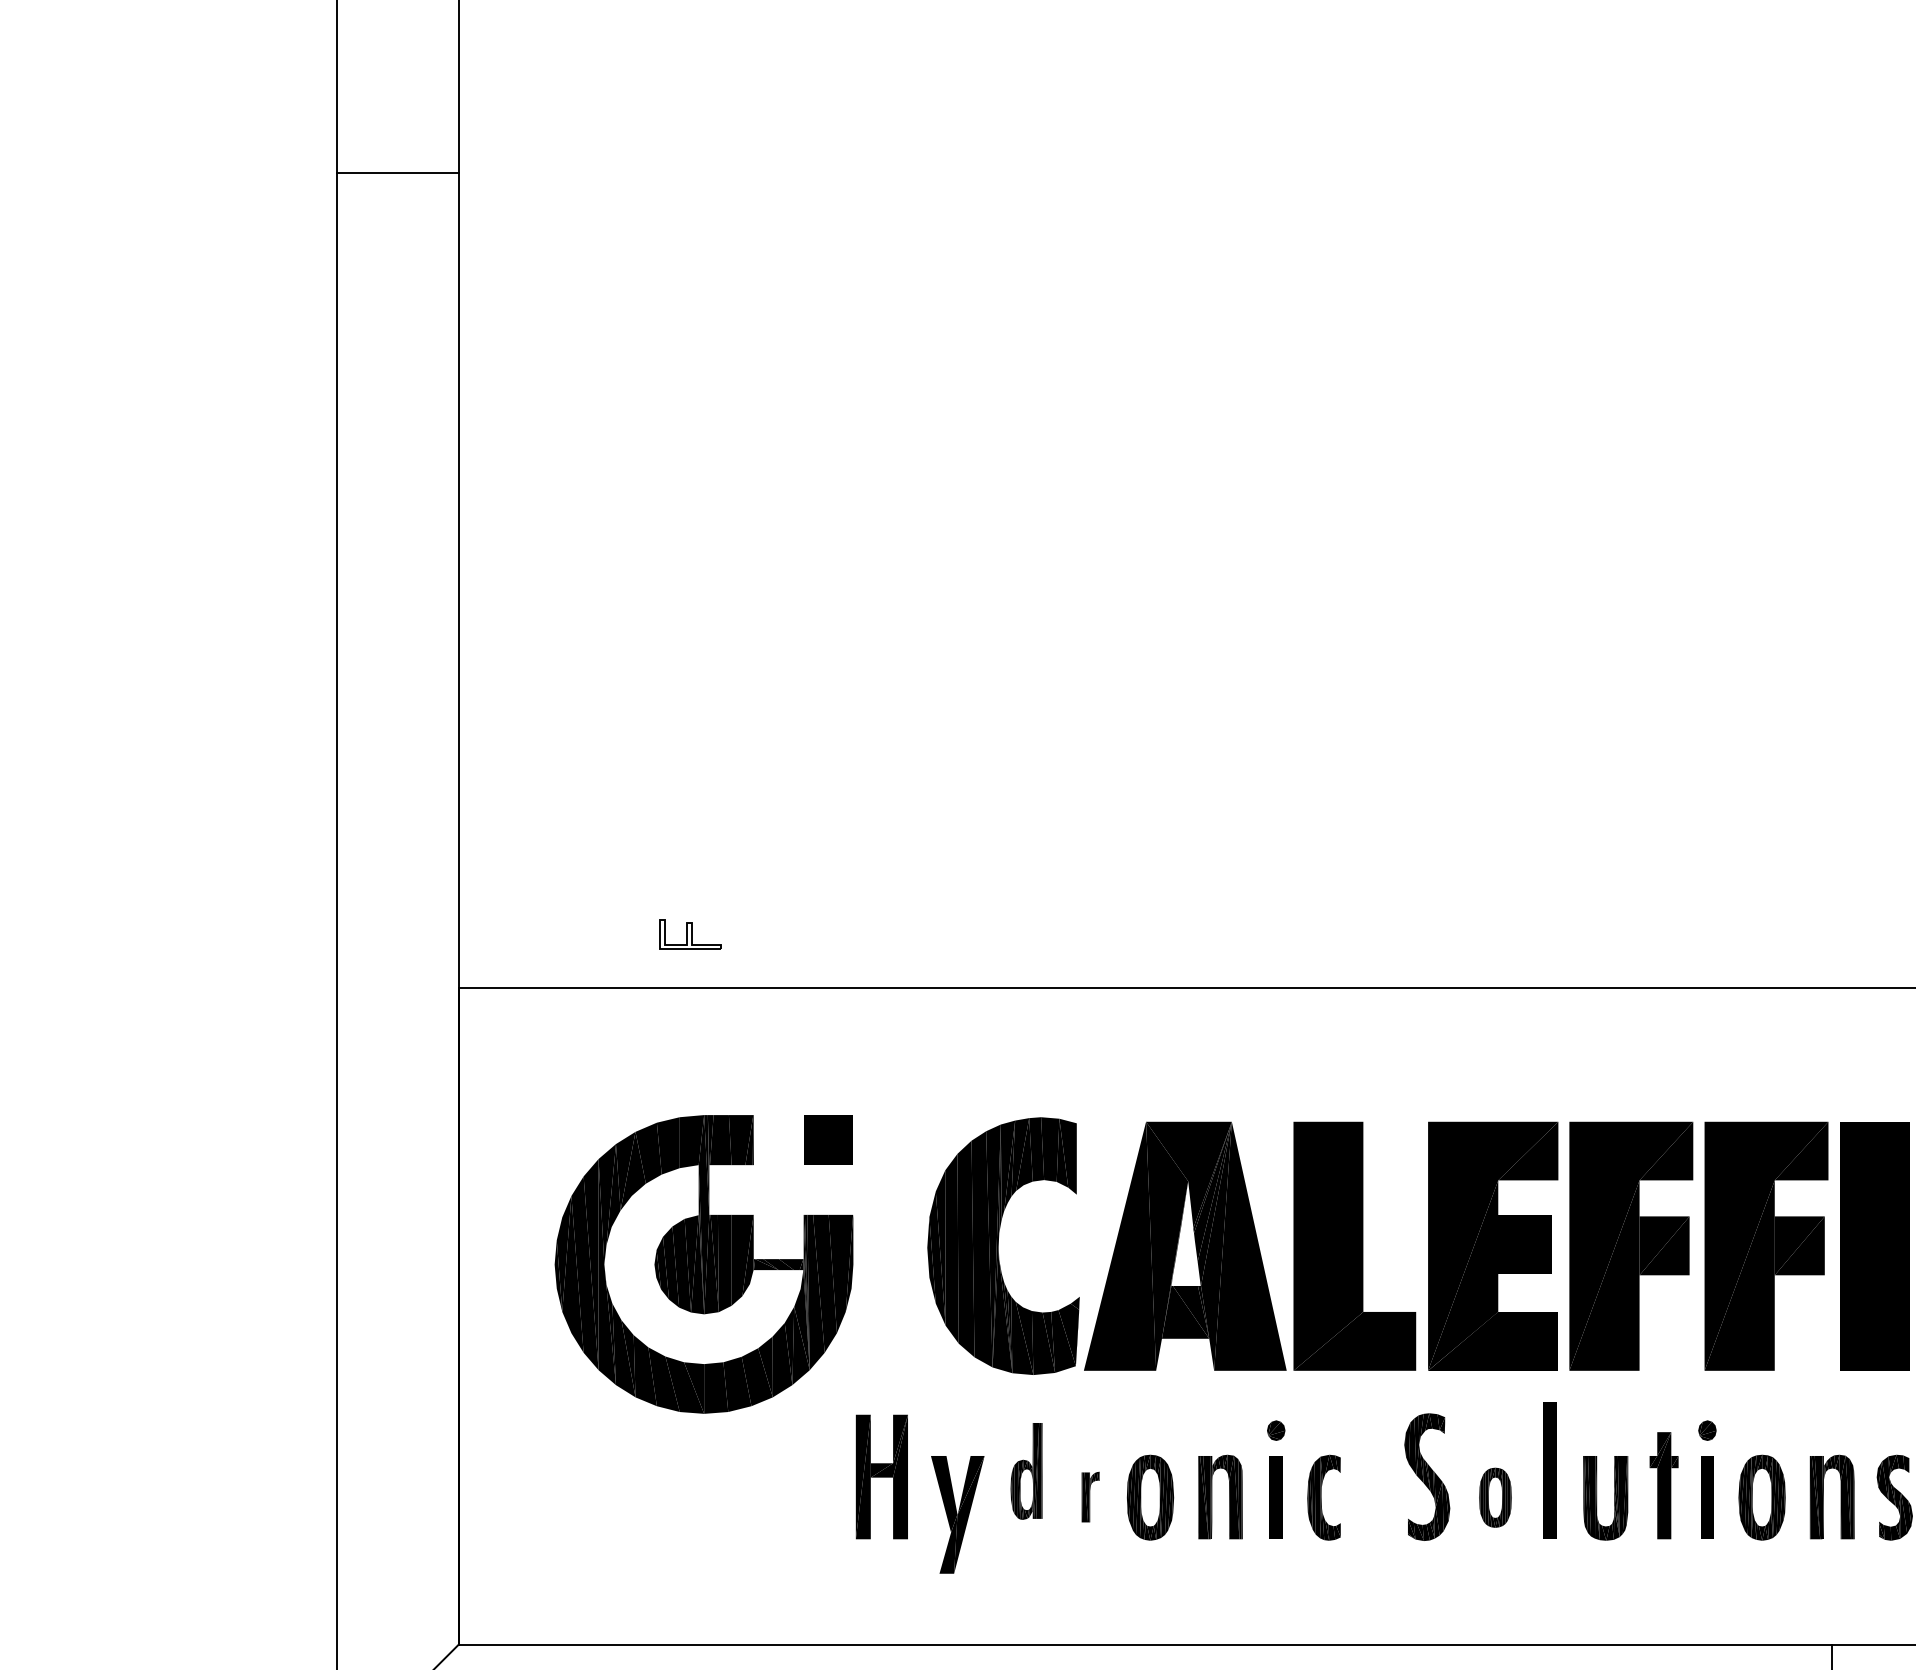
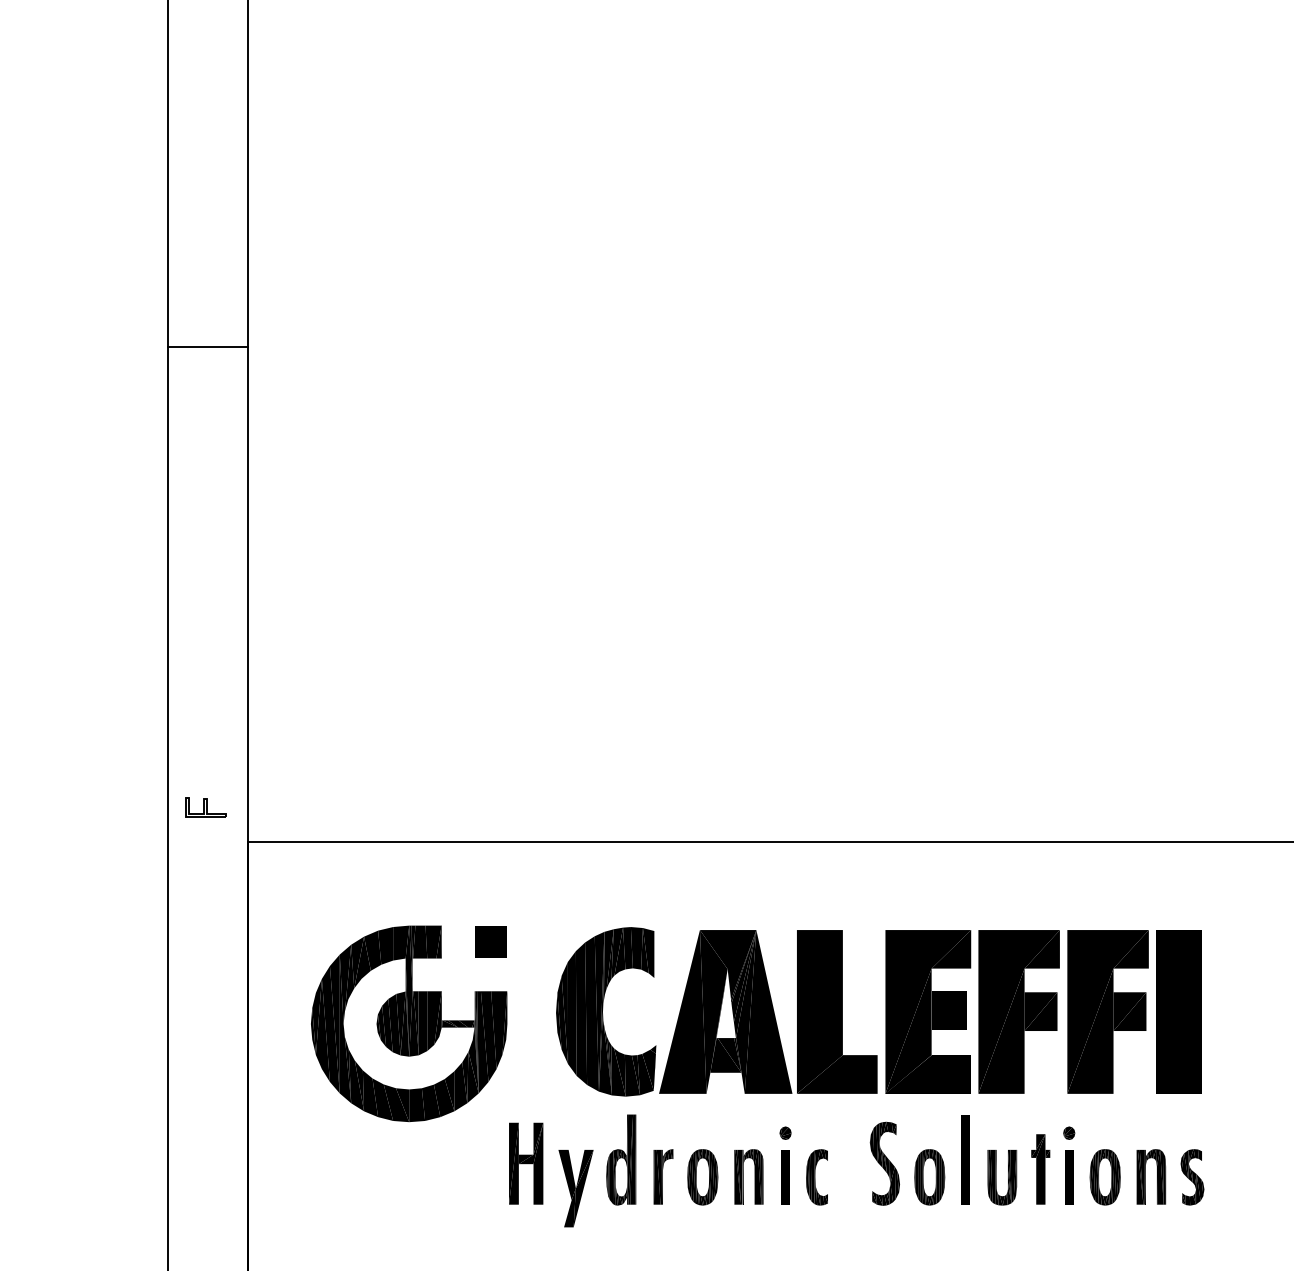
line: (397, 173) -> (207, 347), moved
part: (689, 935) -> (205, 807), moved
part: (1026, 1470) -> (621, 1159), size x1.43
part: (1090, 1496) -> (663, 1176), size x1.67
part: (1495, 1497) -> (929, 1177), size x1.43

